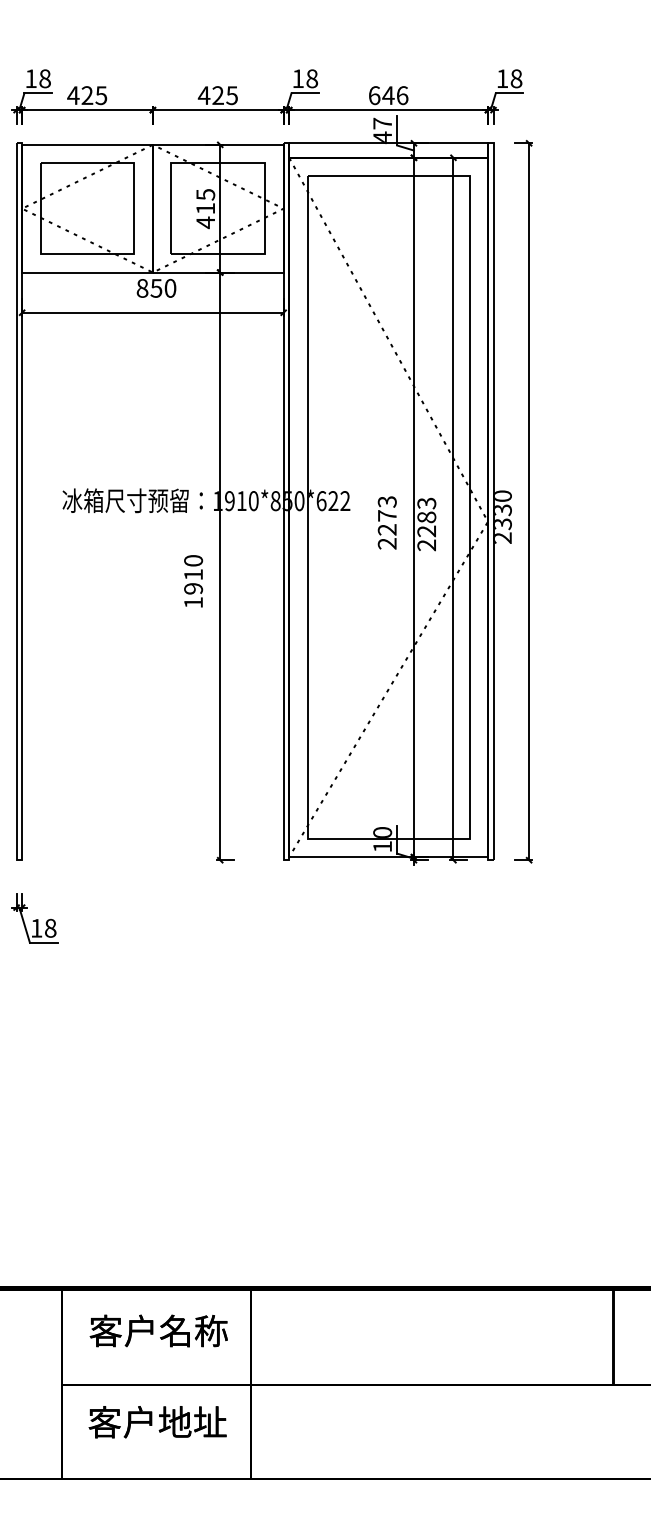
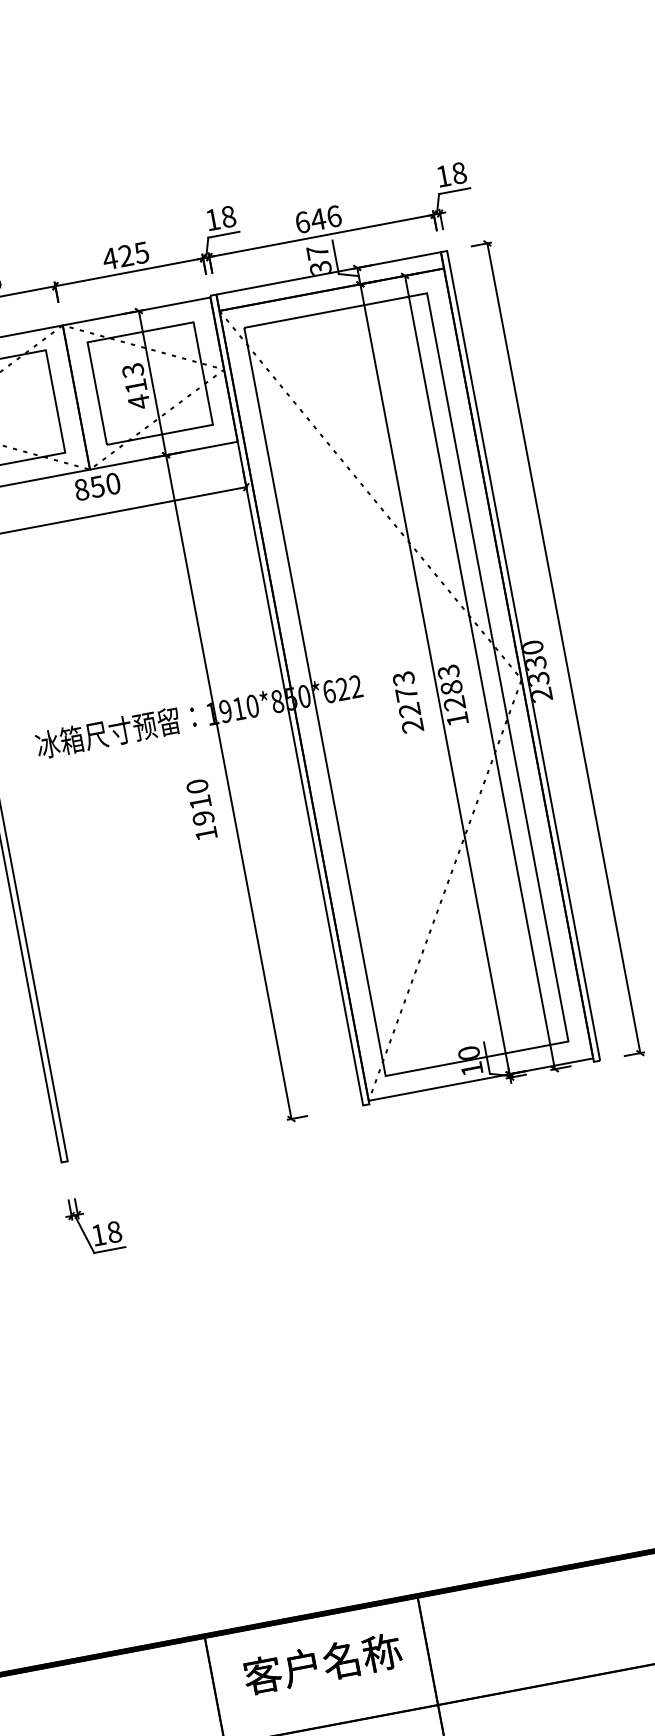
text: (382, 136) -> (320, 266), 47 -> 37
text: (205, 194) -> (132, 370), 415 -> 413
text: (426, 545) -> (457, 719), 2283 -> 1283

